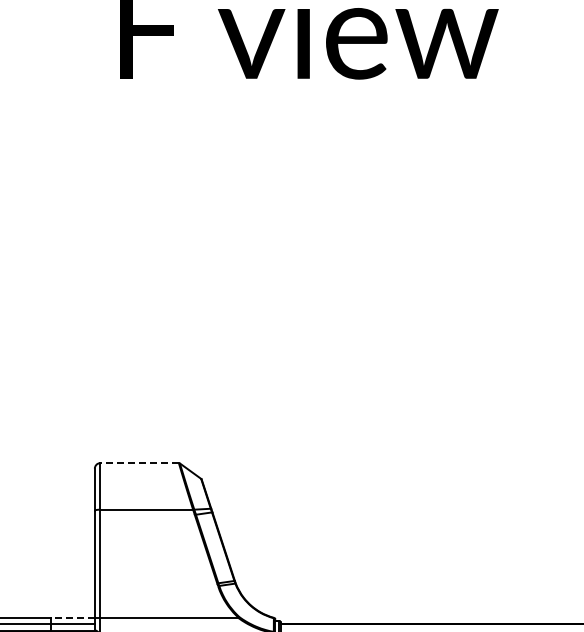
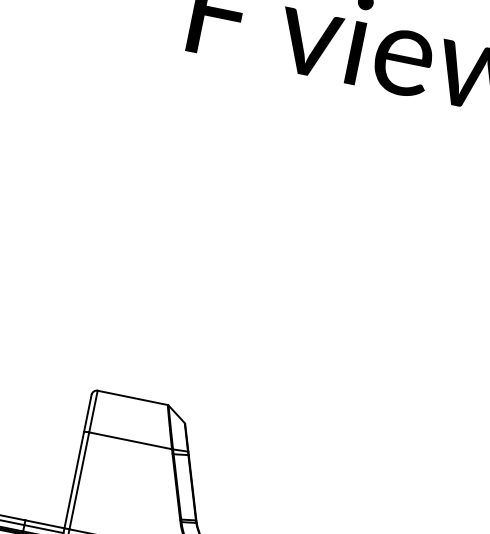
line: (139, 463) -> (132, 398), dashed -> solid
line: (72, 618) -> (44, 524), dashed -> solid

